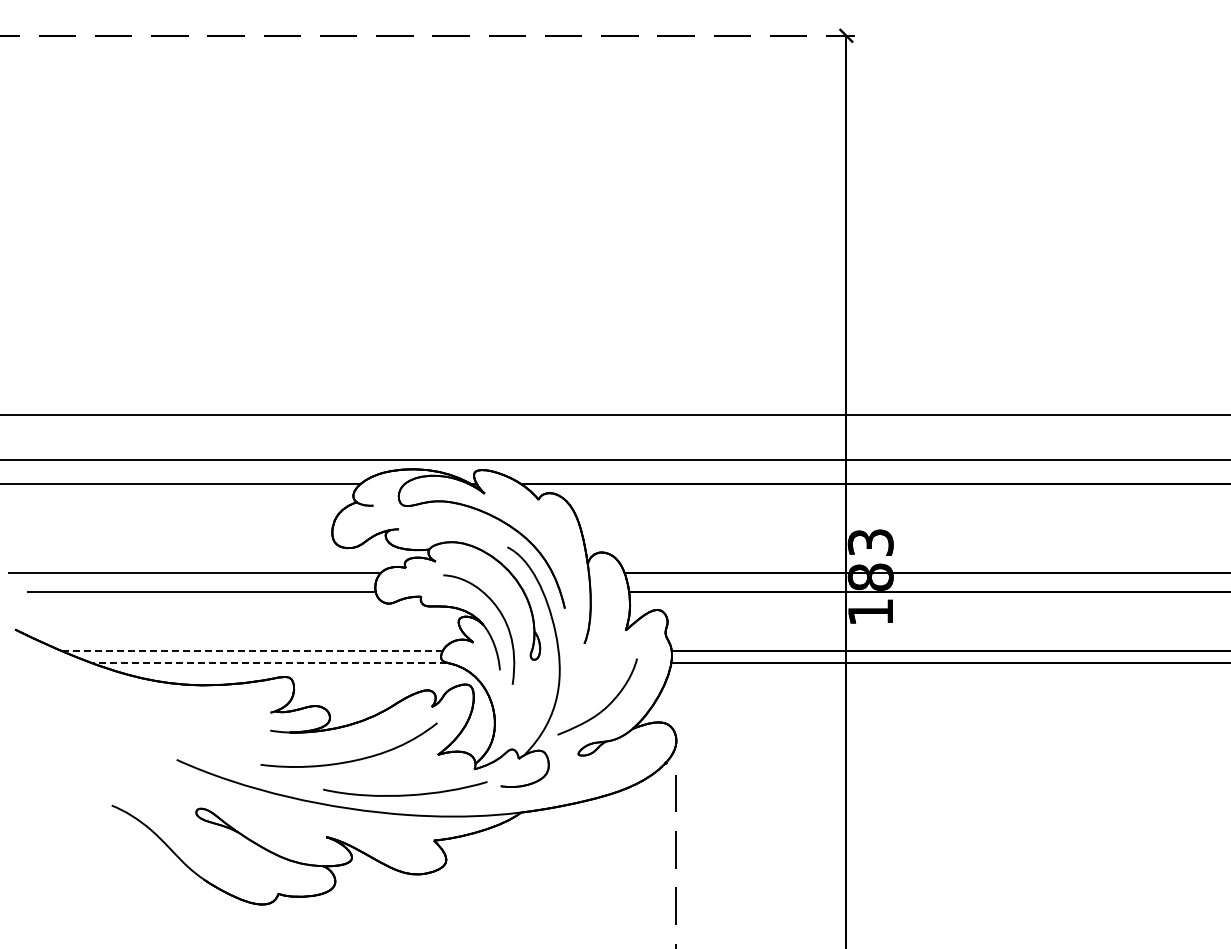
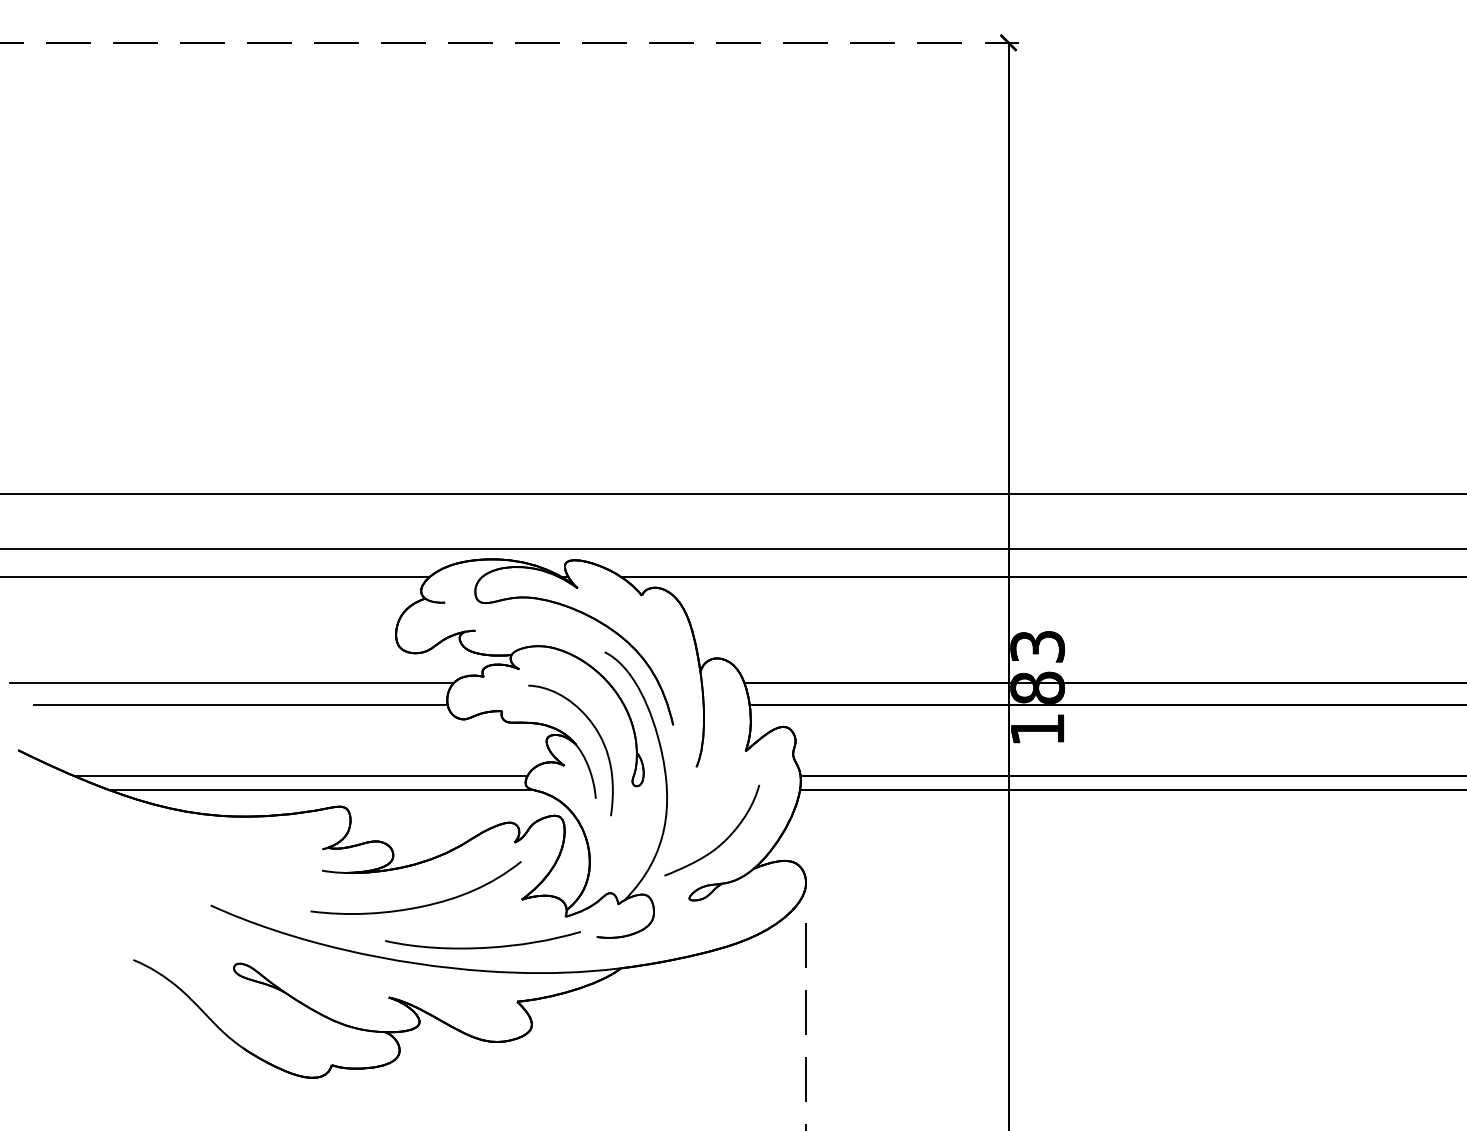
line: (252, 651) -> (300, 776), dashed -> solid
line: (269, 662) -> (321, 789), dashed -> solid

